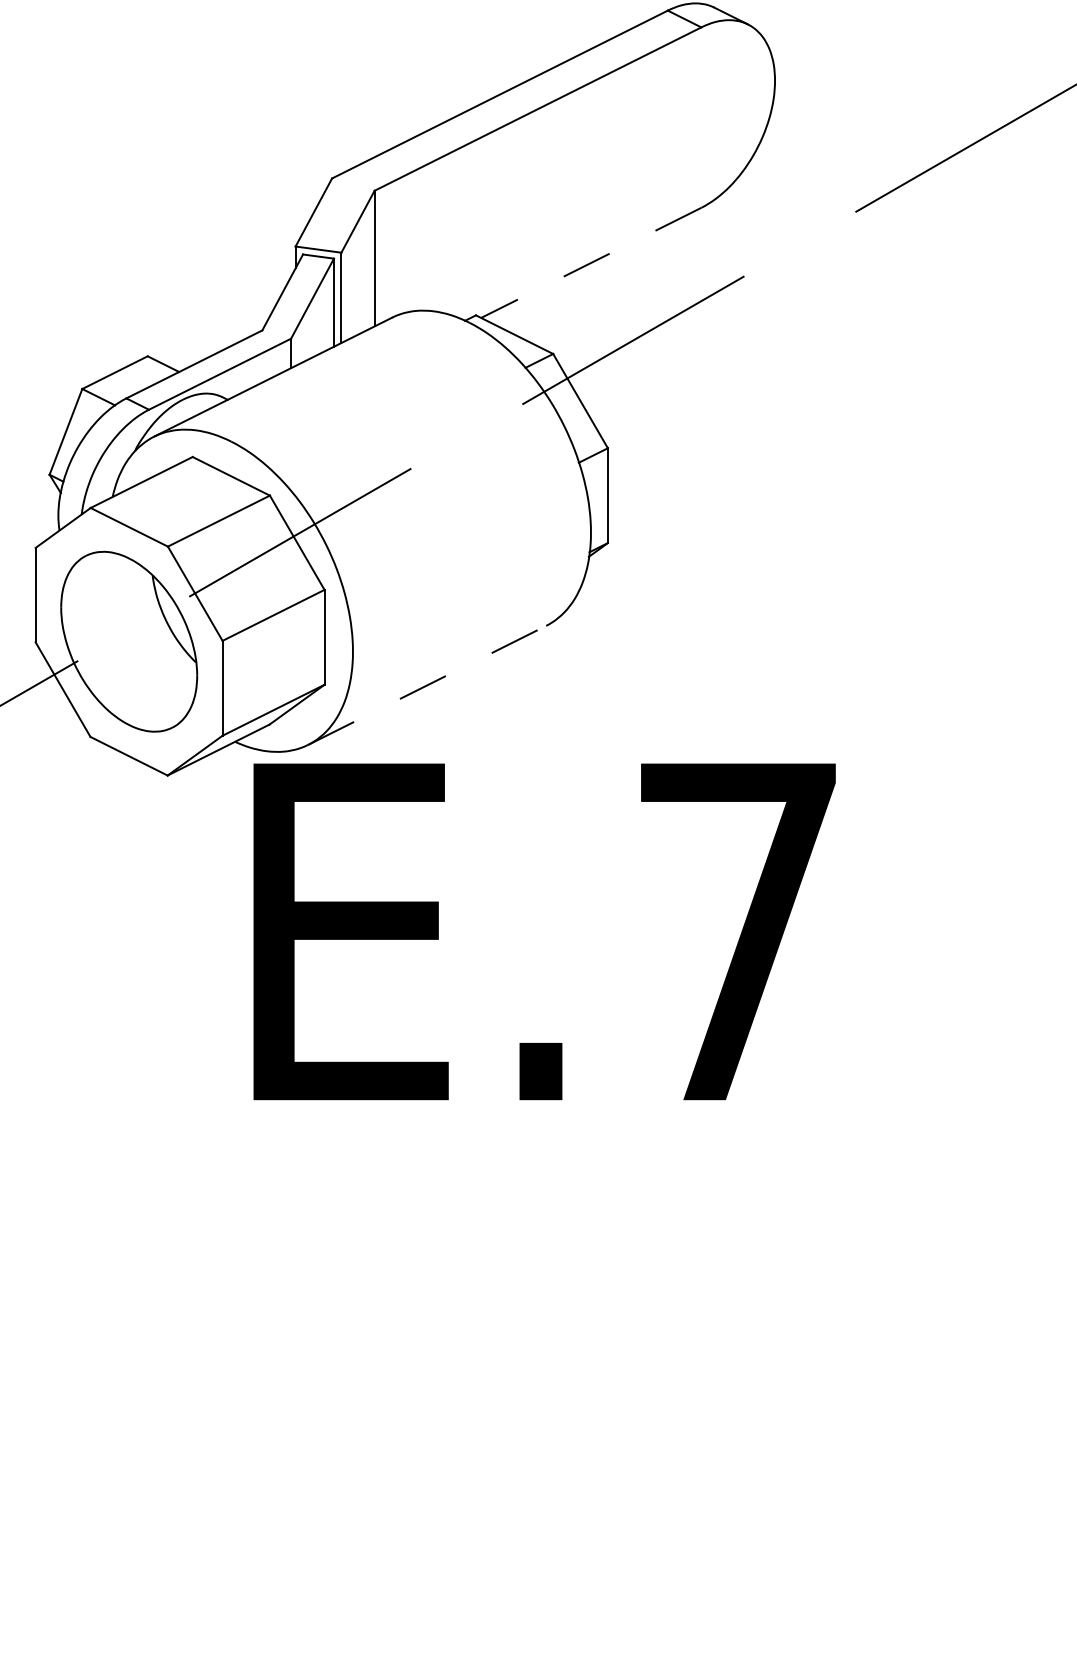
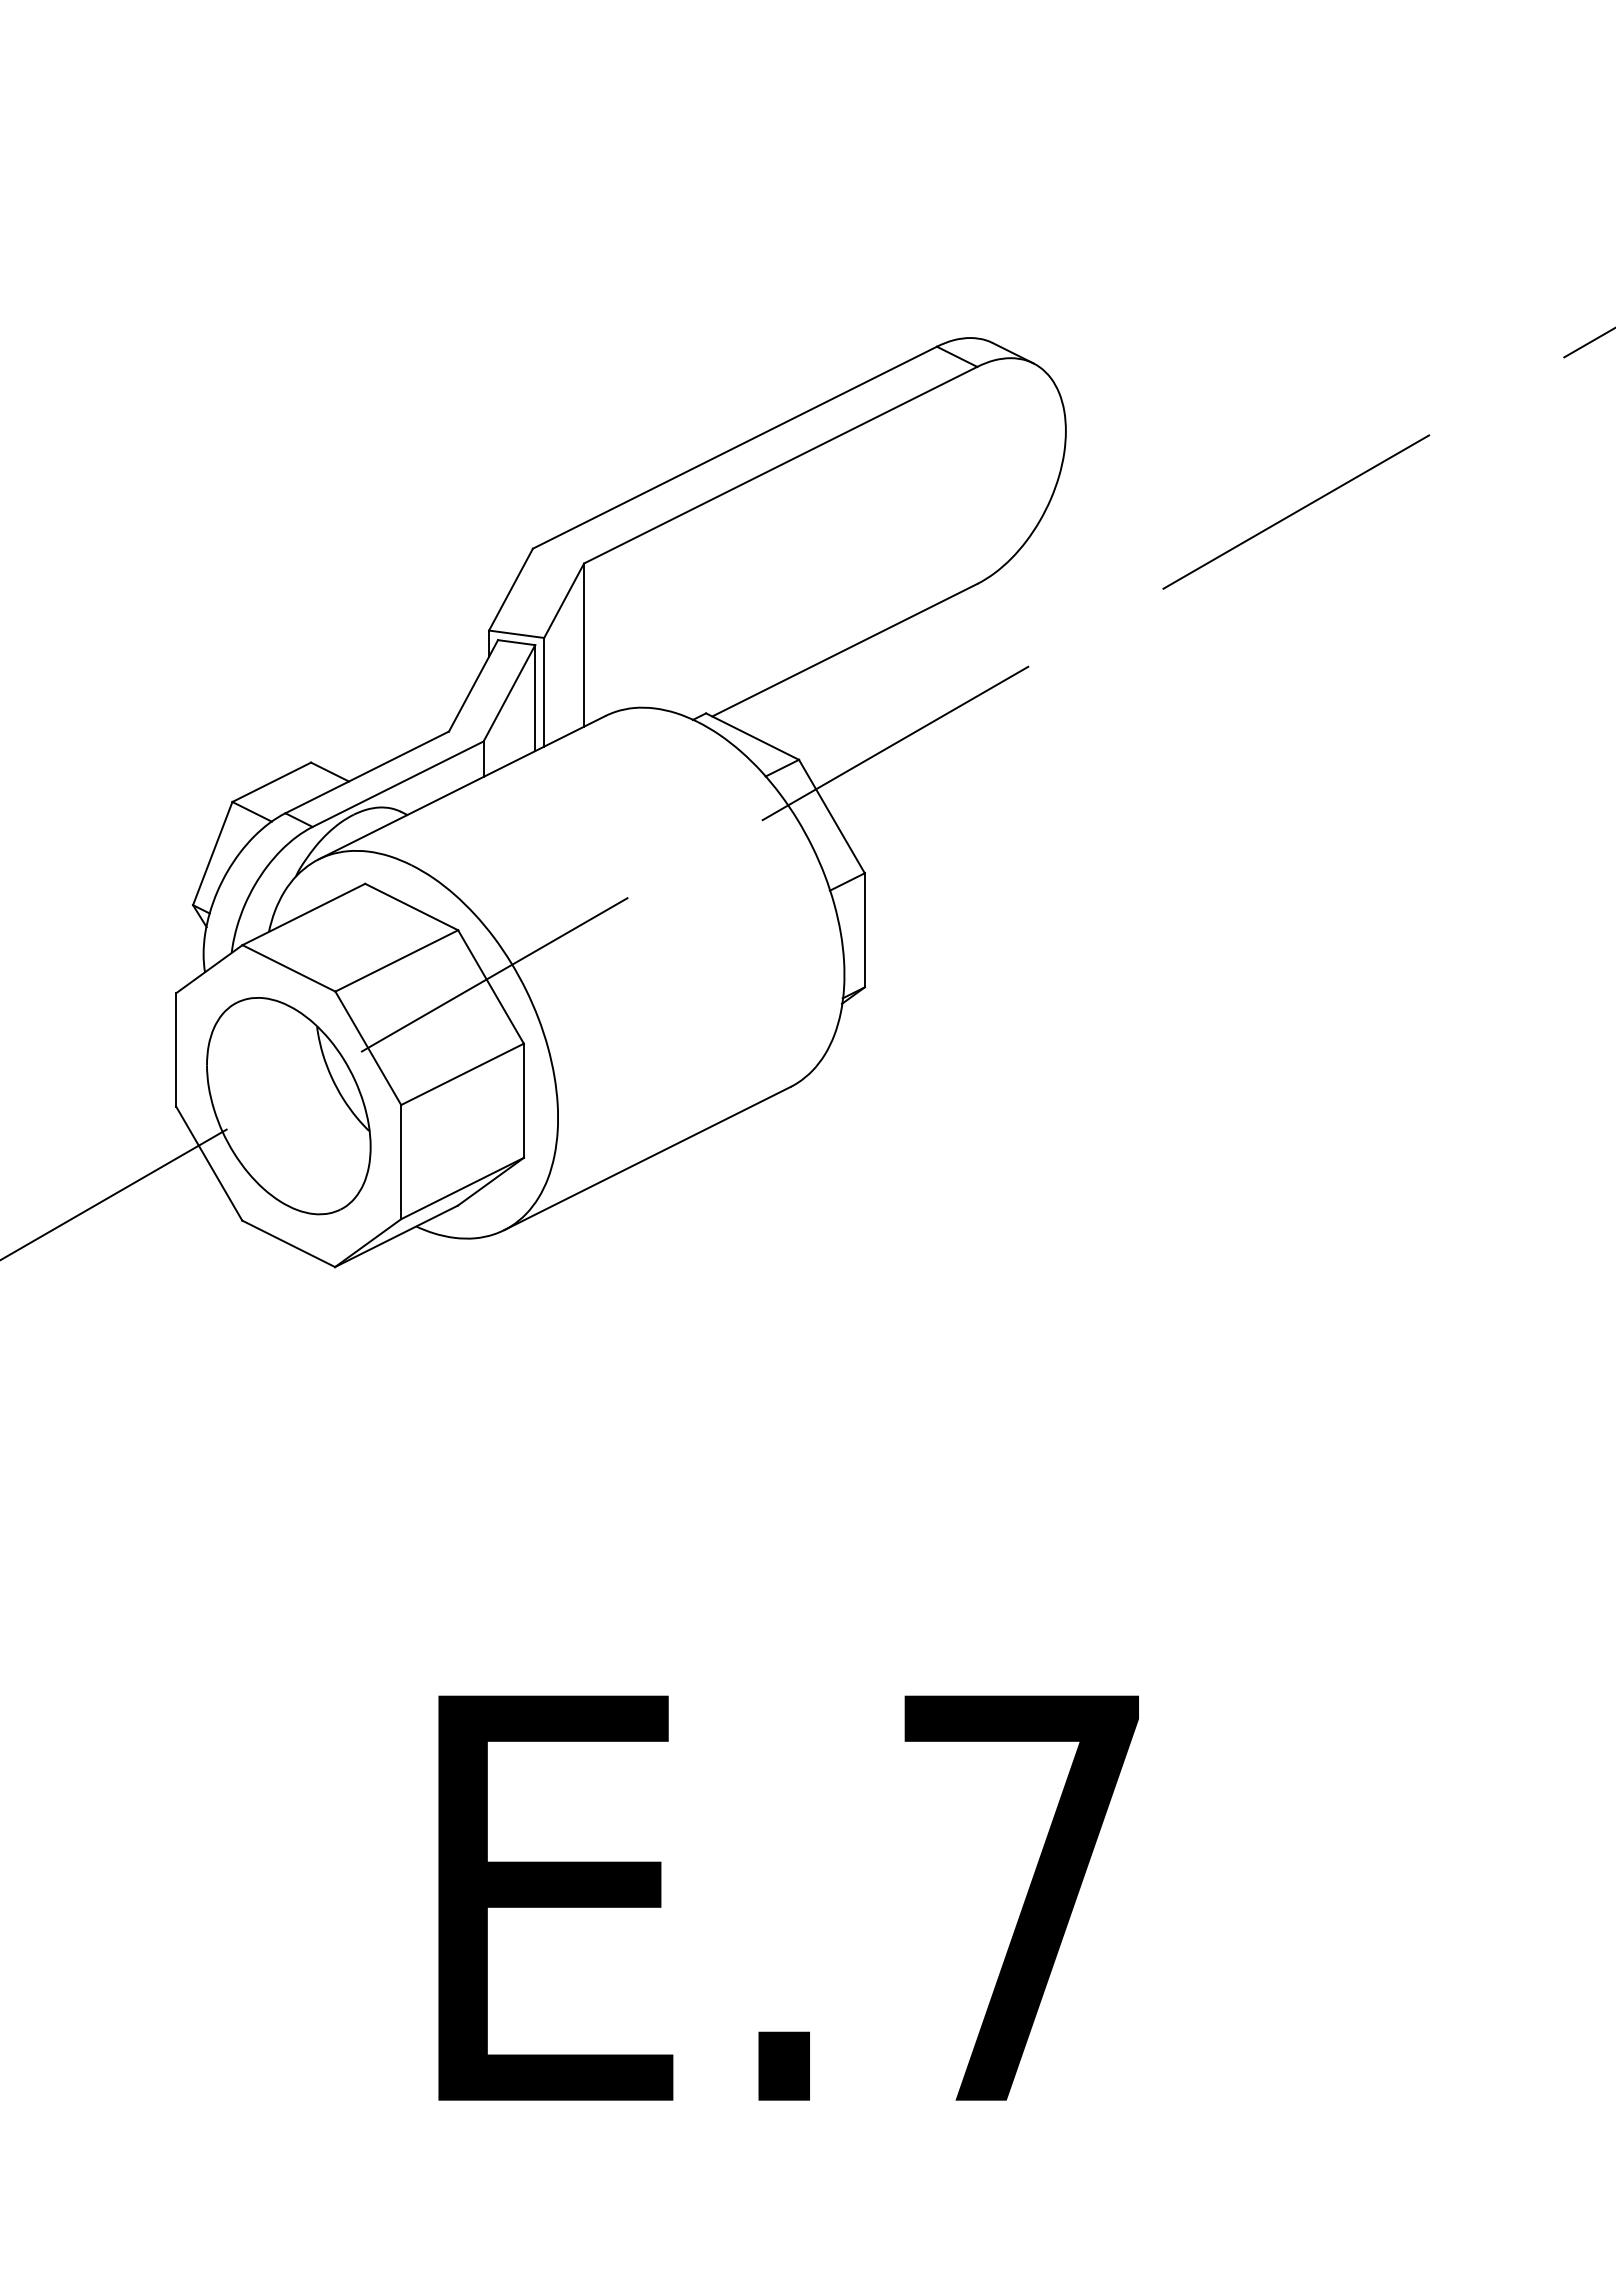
line: (591, 263) -> (844, 650), dashed -> solid
line: (427, 685) -> (647, 1158), dashed -> solid
text: (544, 931) -> (788, 1897), moved

